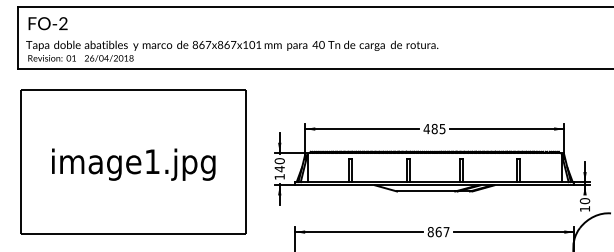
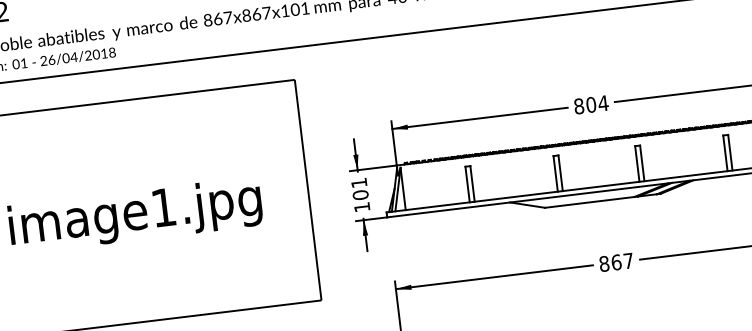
text: (434, 128) -> (590, 104), 485 -> 804
text: (279, 165) -> (359, 189), 140 -> 101

